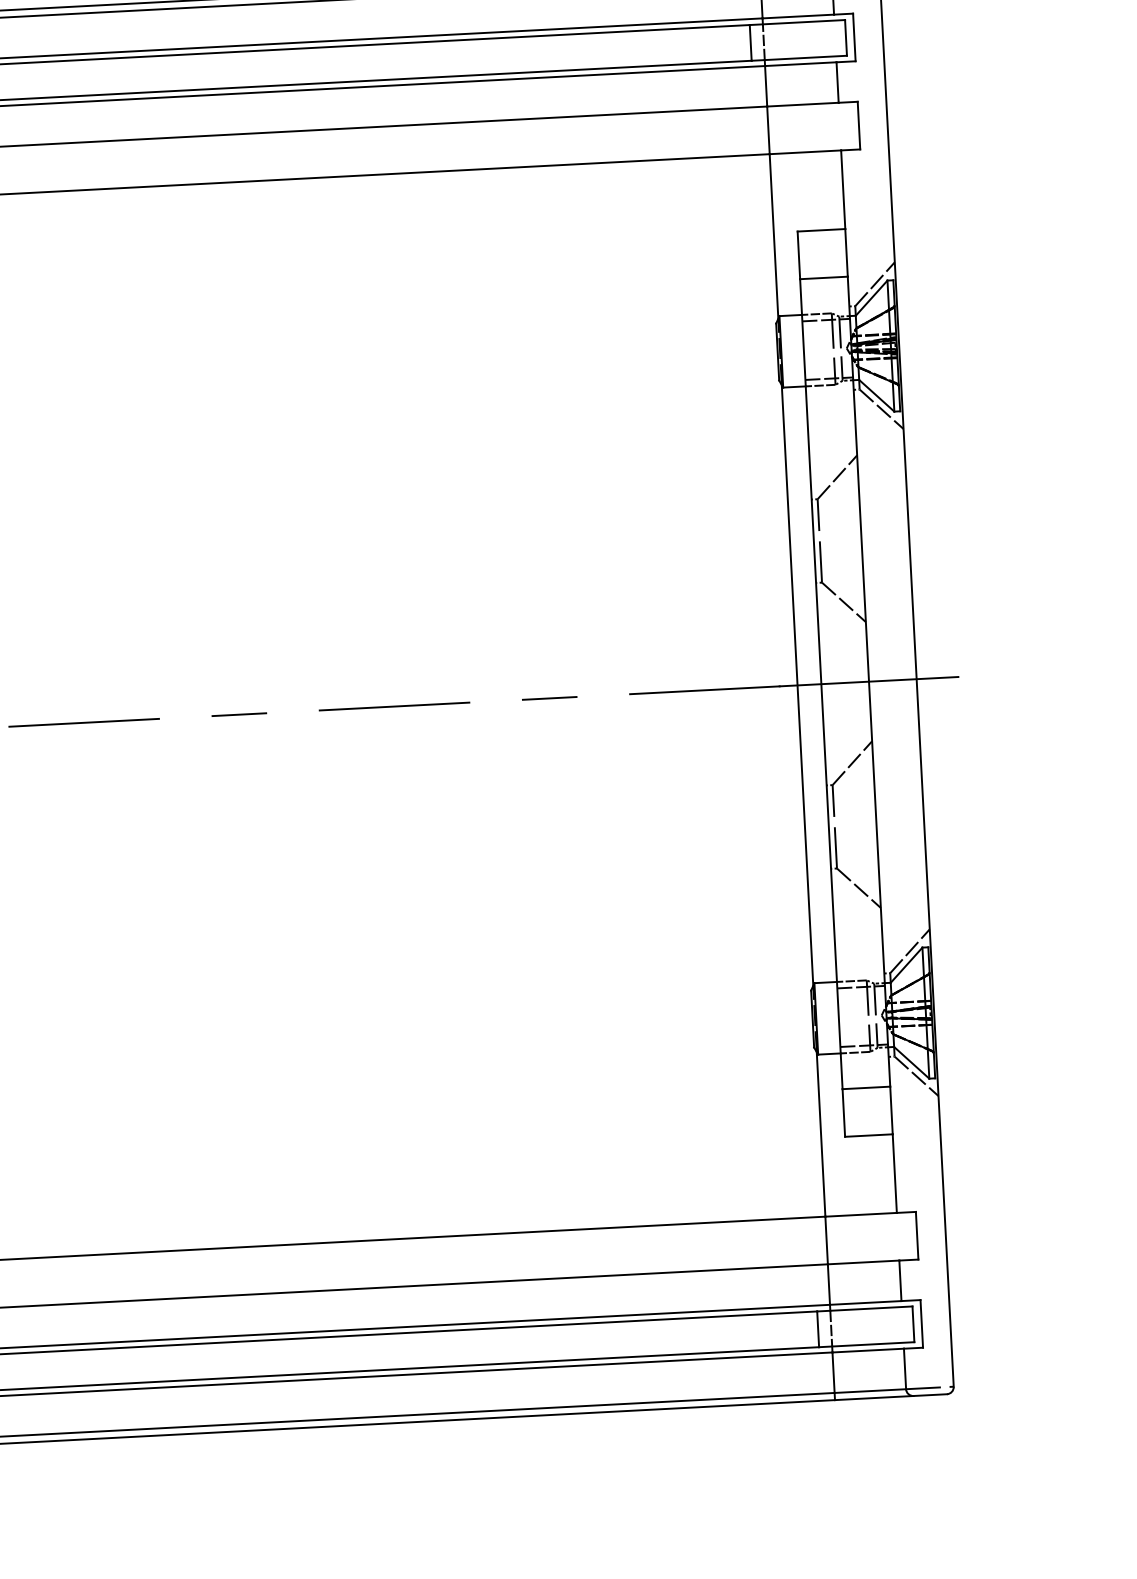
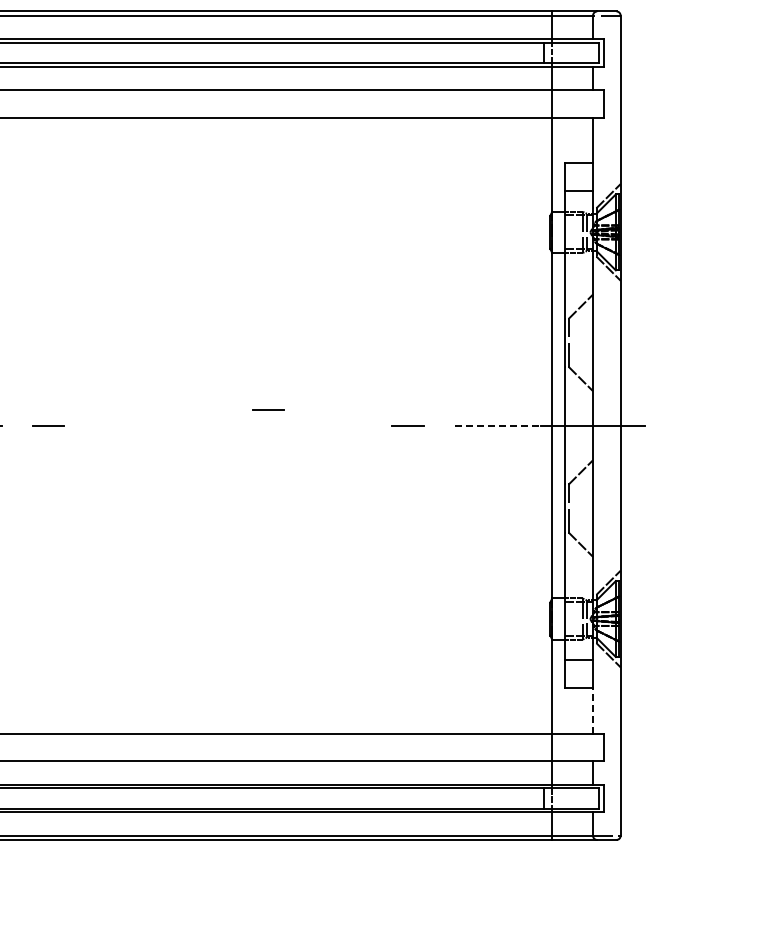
line: (705, 689) -> (498, 425), solid -> dashed
line: (393, 706) -> (317, 425), removed
line: (240, 714) -> (268, 409), moved
line: (83, 722) -> (137, 425), removed
line: (895, 1172) -> (593, 710), solid -> dashed

